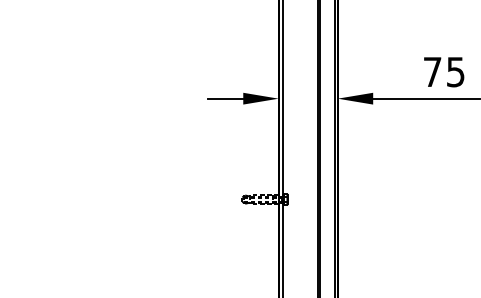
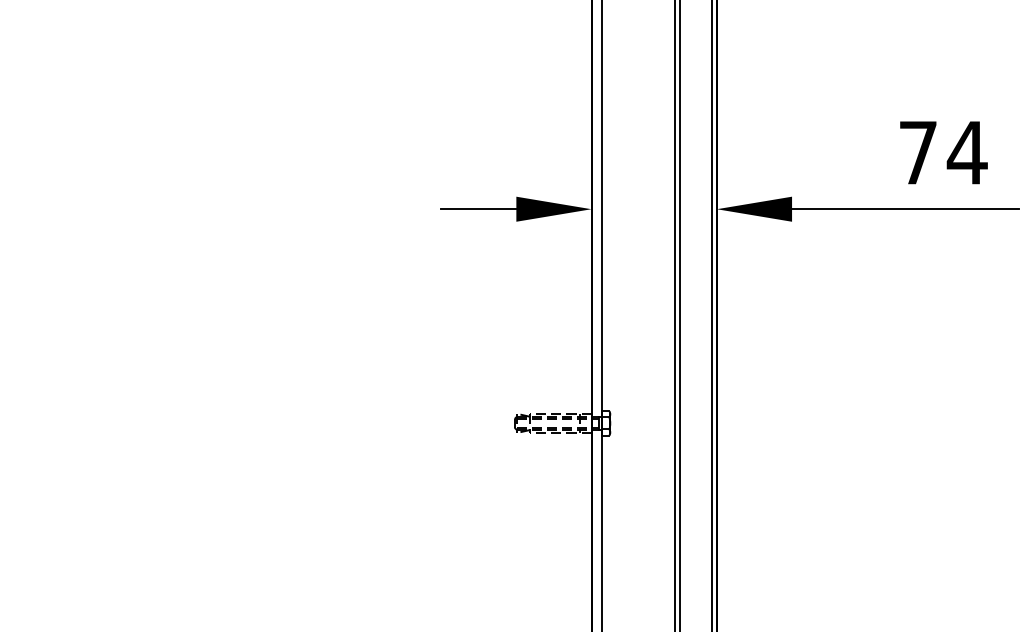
text: (455, 72) -> (966, 153), 75 -> 74

